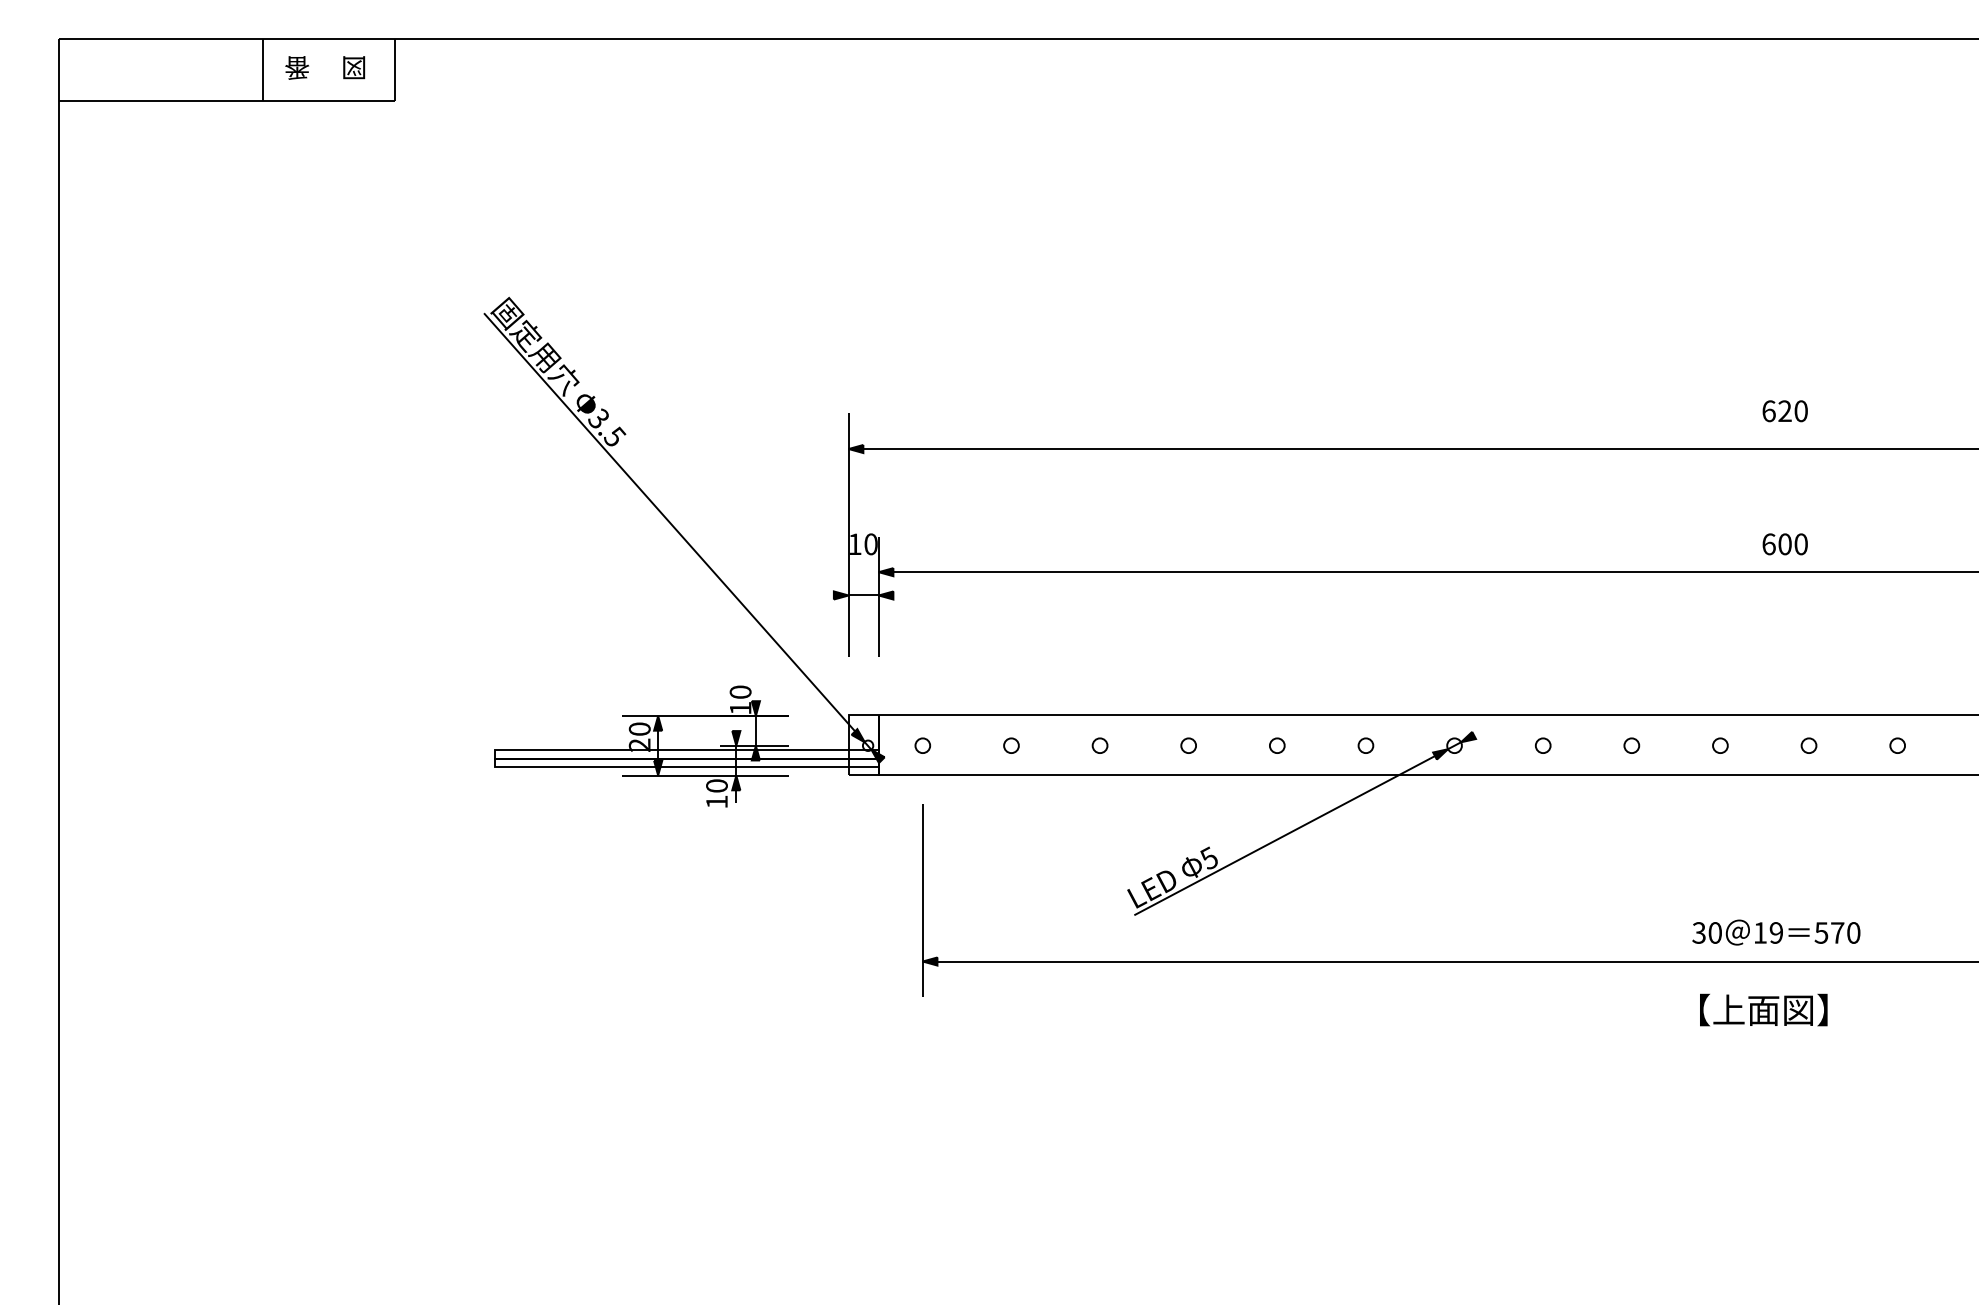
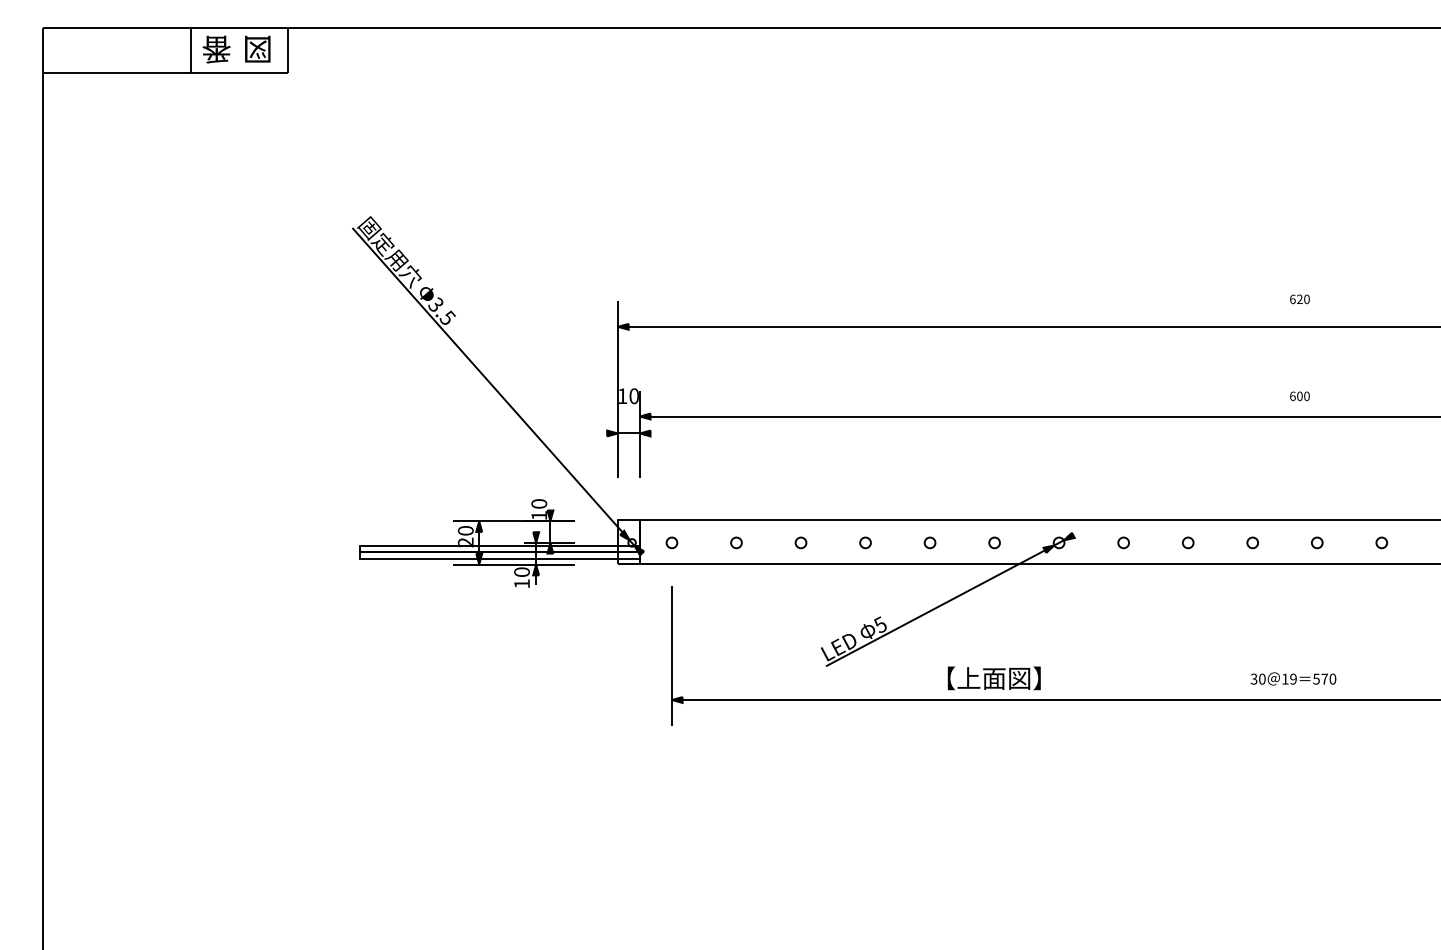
part: (295, 66) -> (215, 48), size x1.6
part: (353, 66) -> (257, 48), size x1.6
part: (1784, 411) -> (1299, 299), size x0.6
part: (1784, 544) -> (1299, 396), size x0.6
part: (1776, 931) -> (1293, 678), size x0.7
part: (1762, 1010) -> (993, 678), moved

